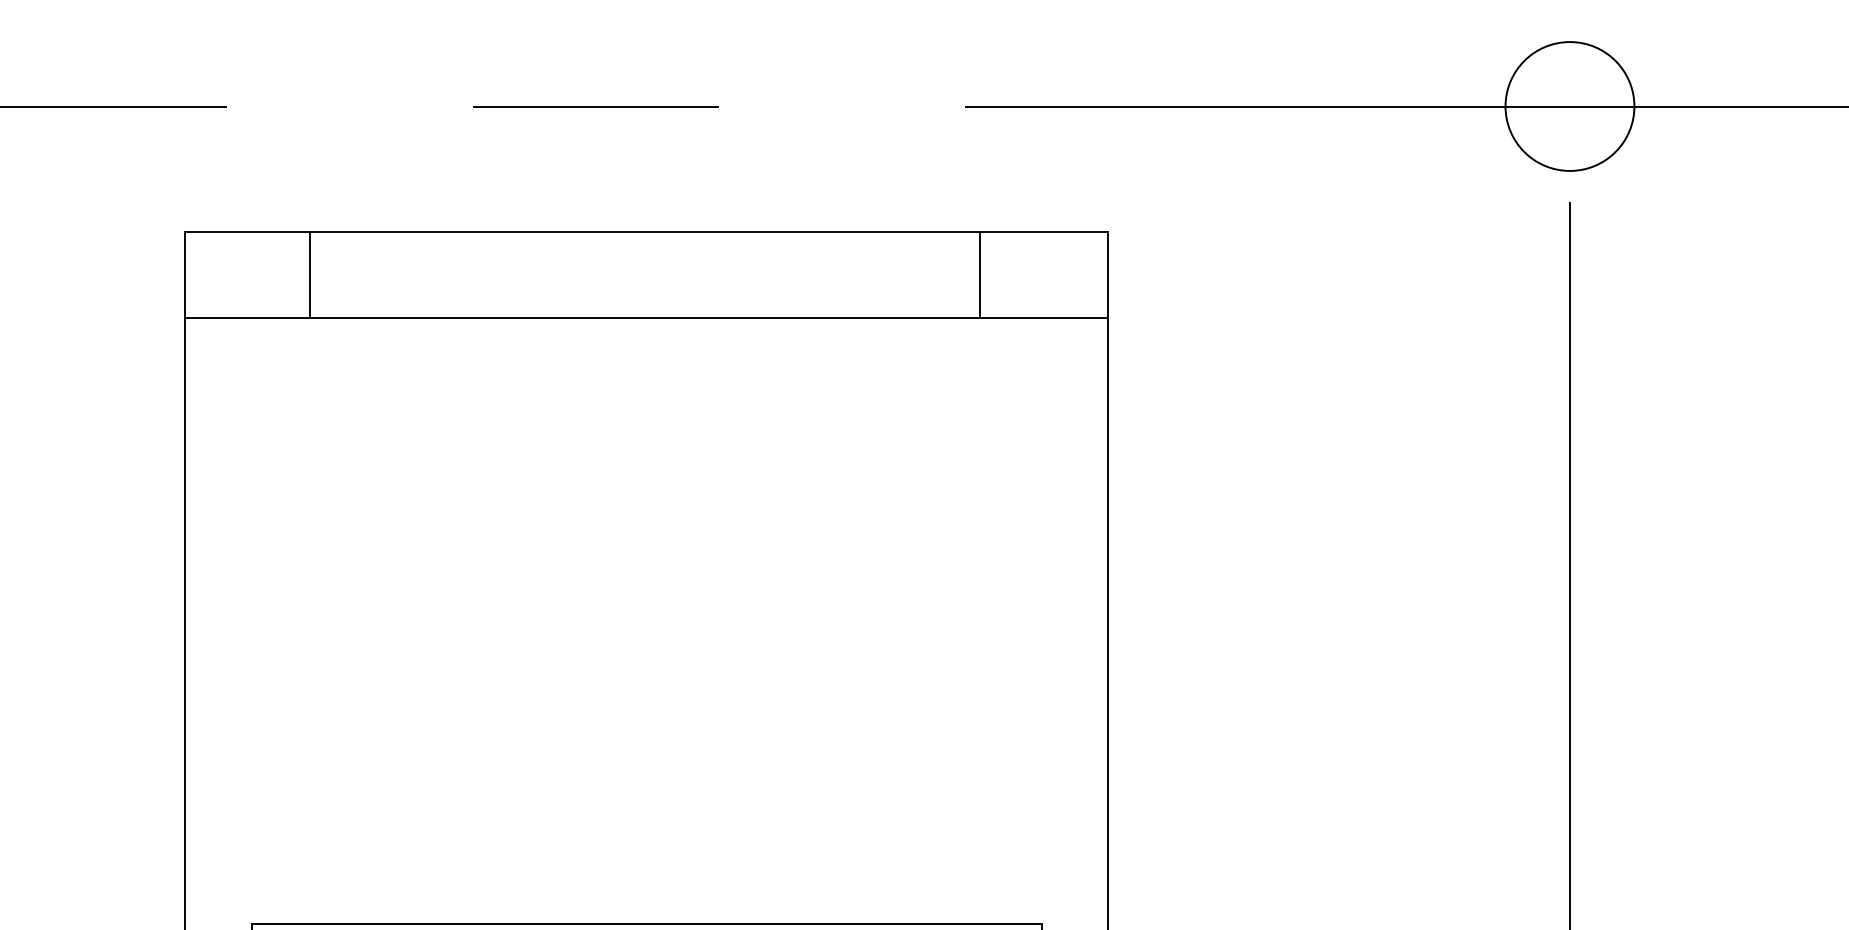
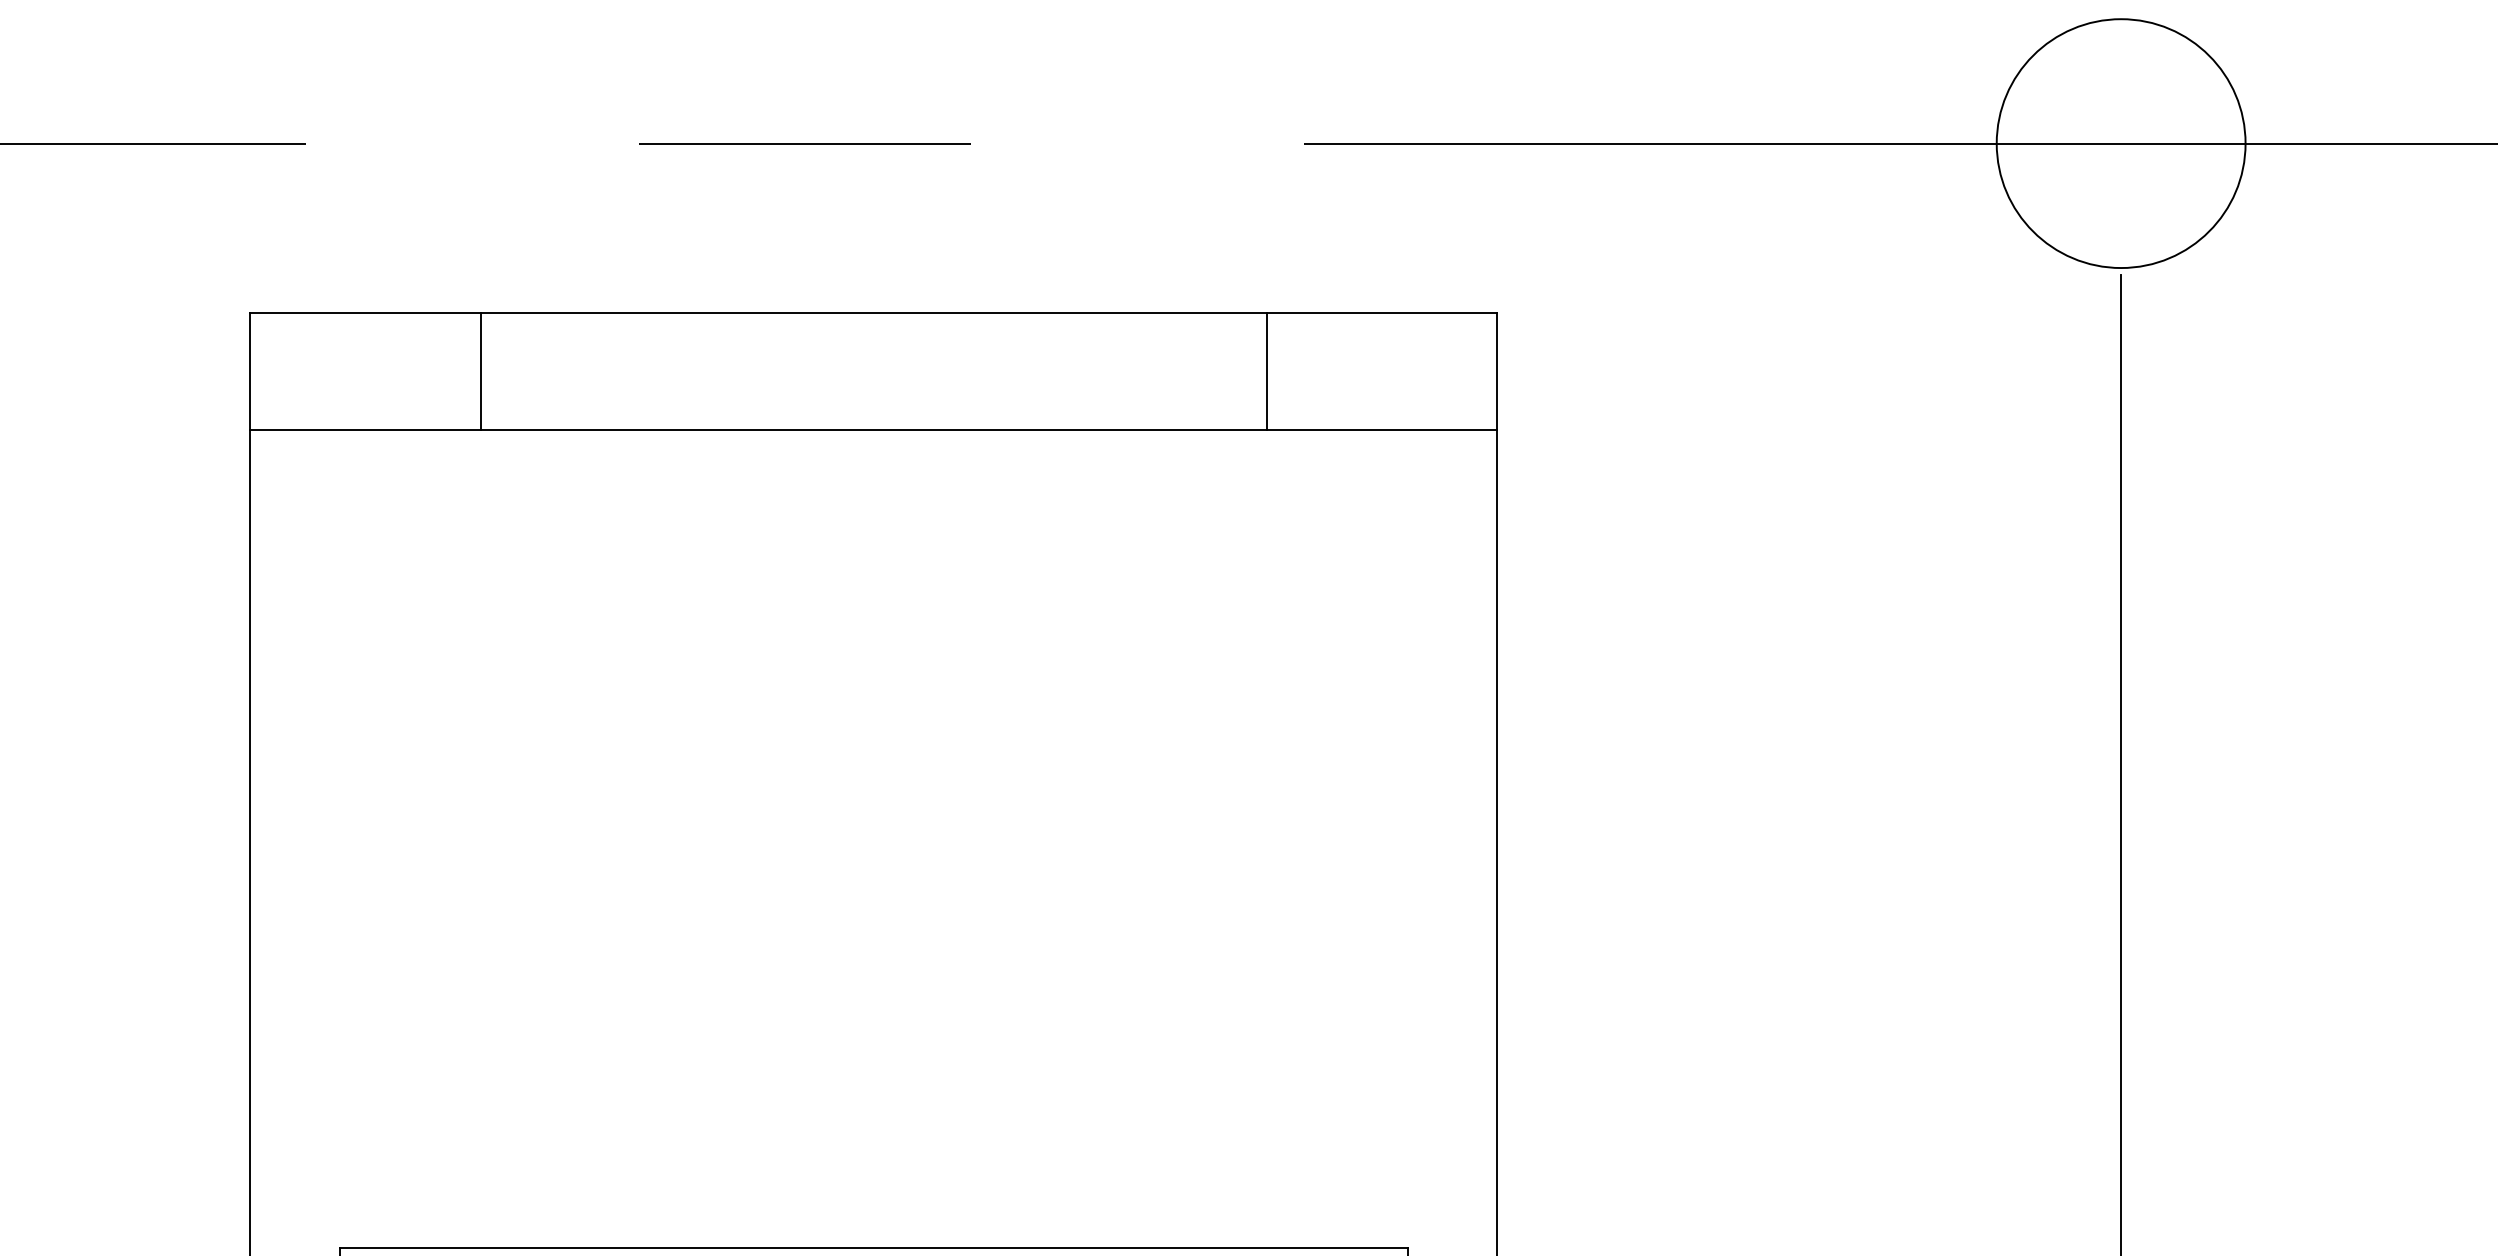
circle: (1569, 106) -> (2120, 143), size x1.43
line: (309, 275) -> (480, 371), moved
line: (980, 275) -> (1266, 371), moved

